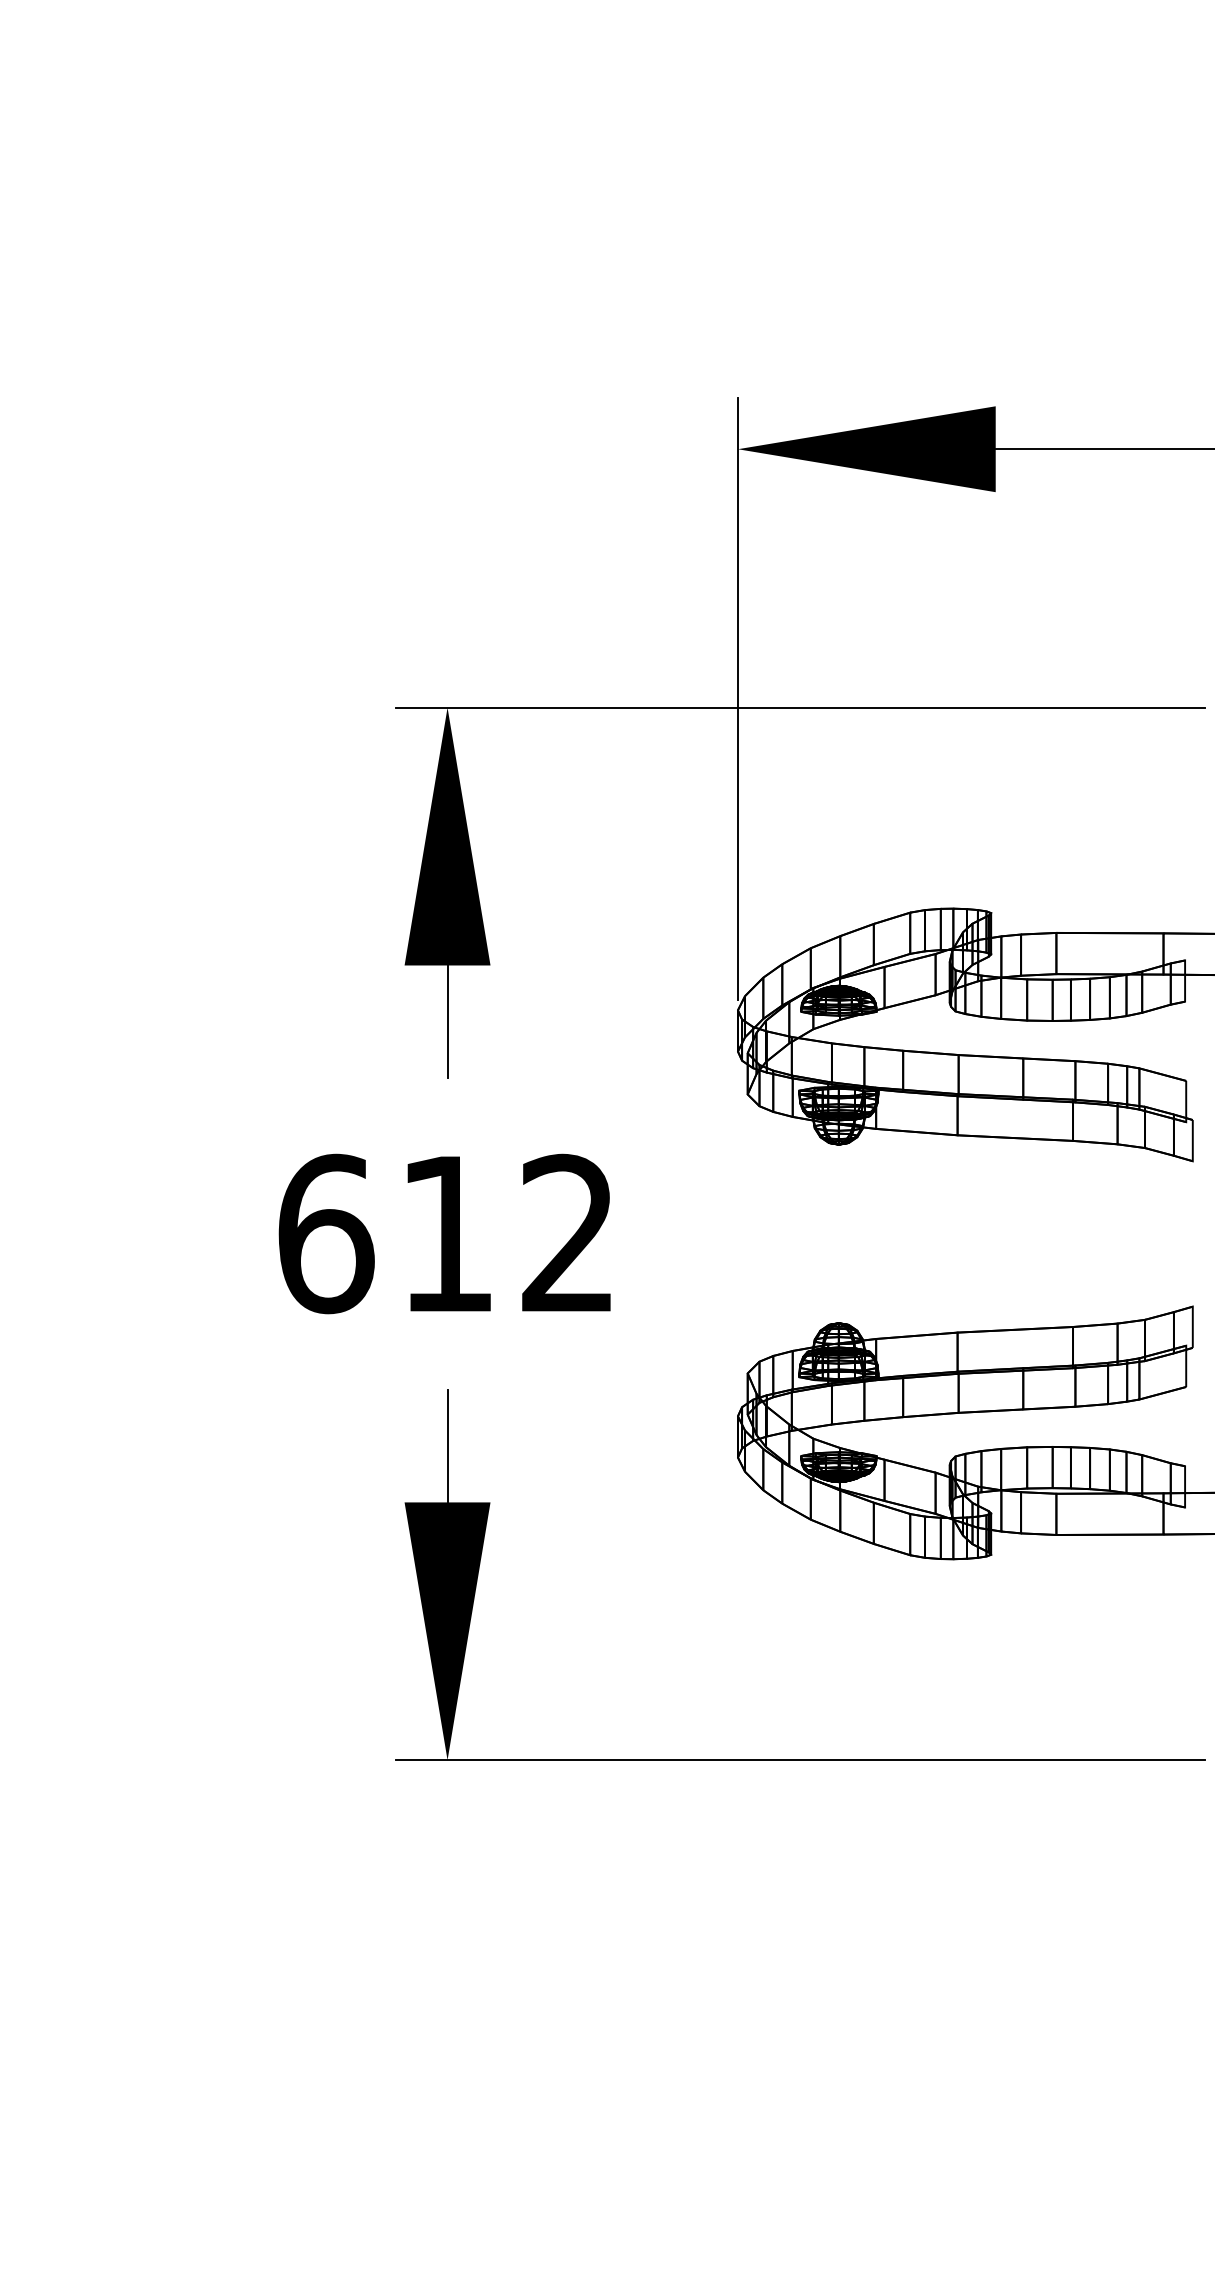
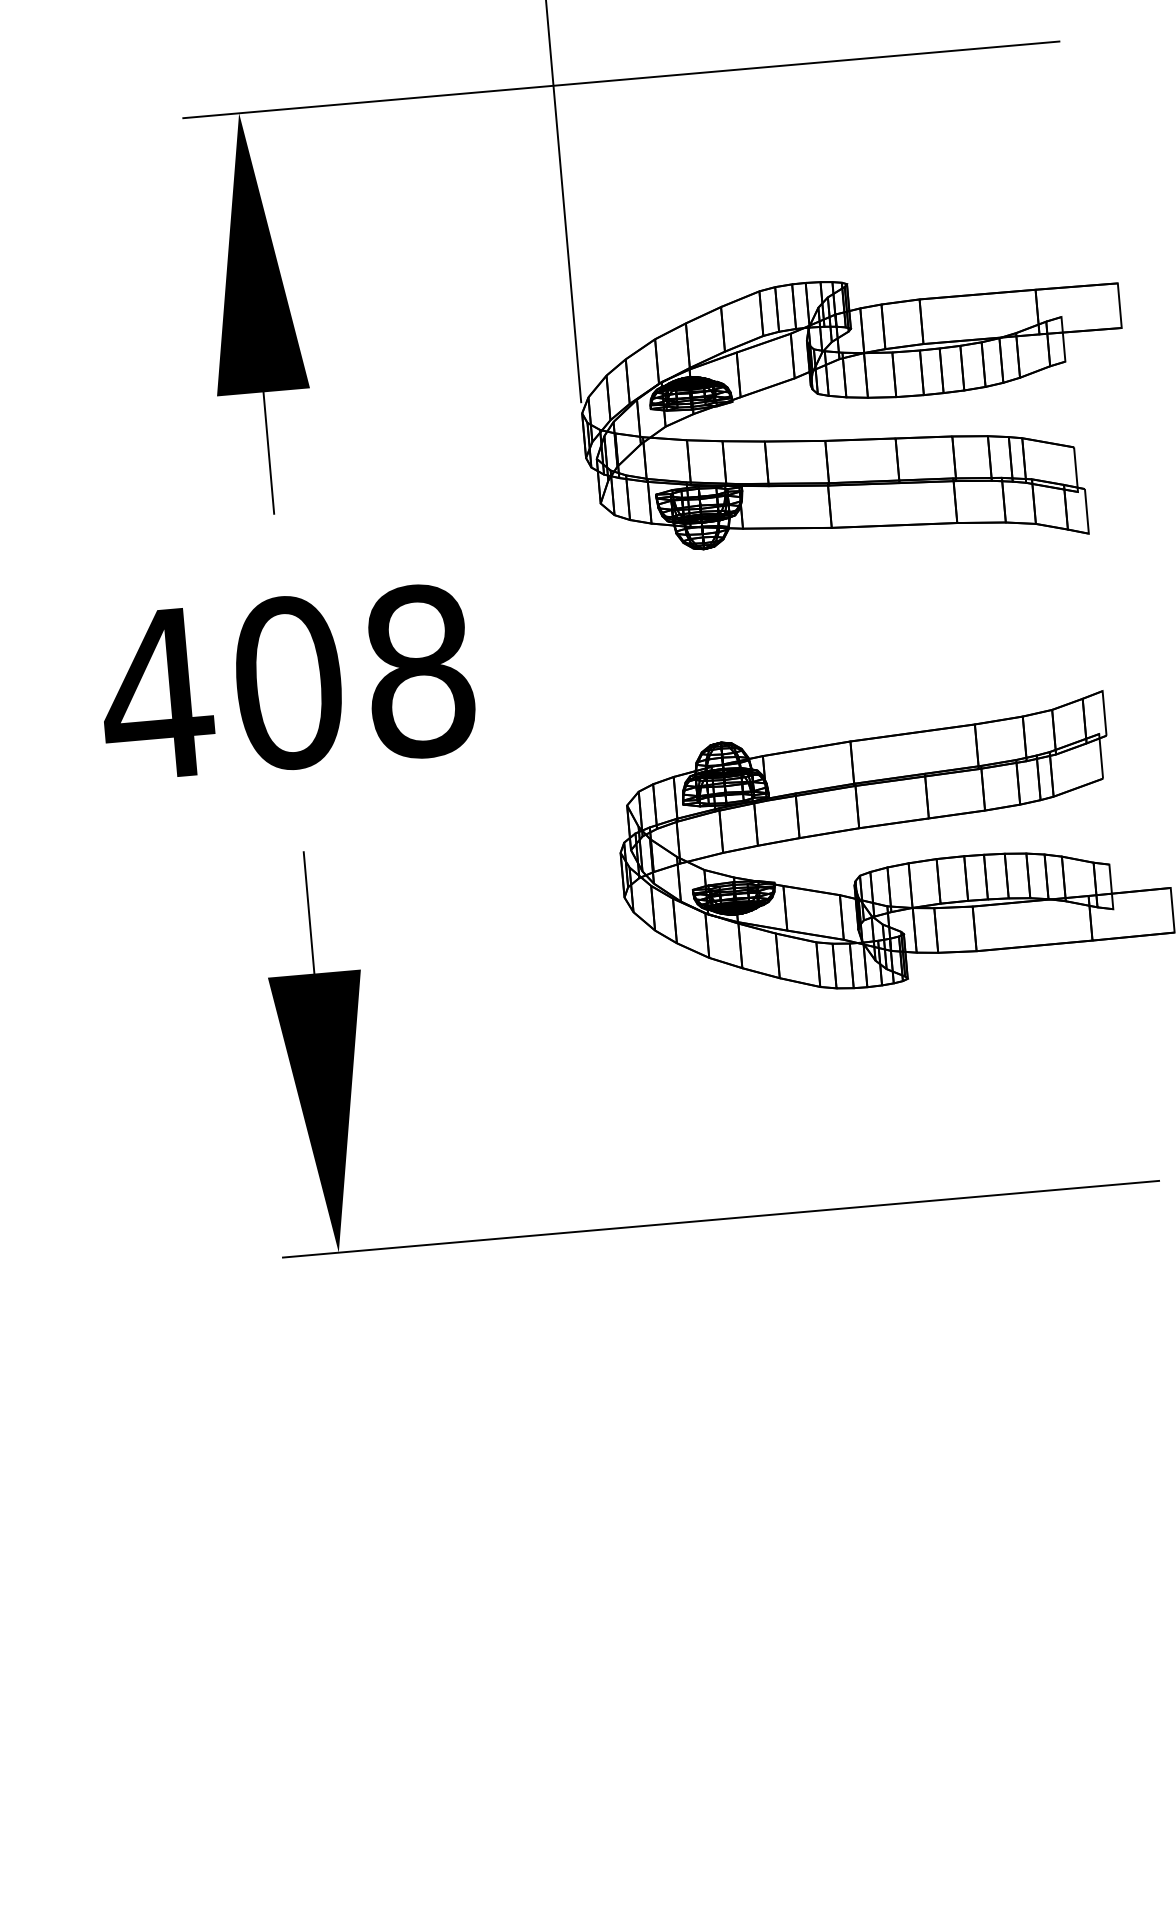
text: (445, 1233) -> (286, 682), 612 -> 408

